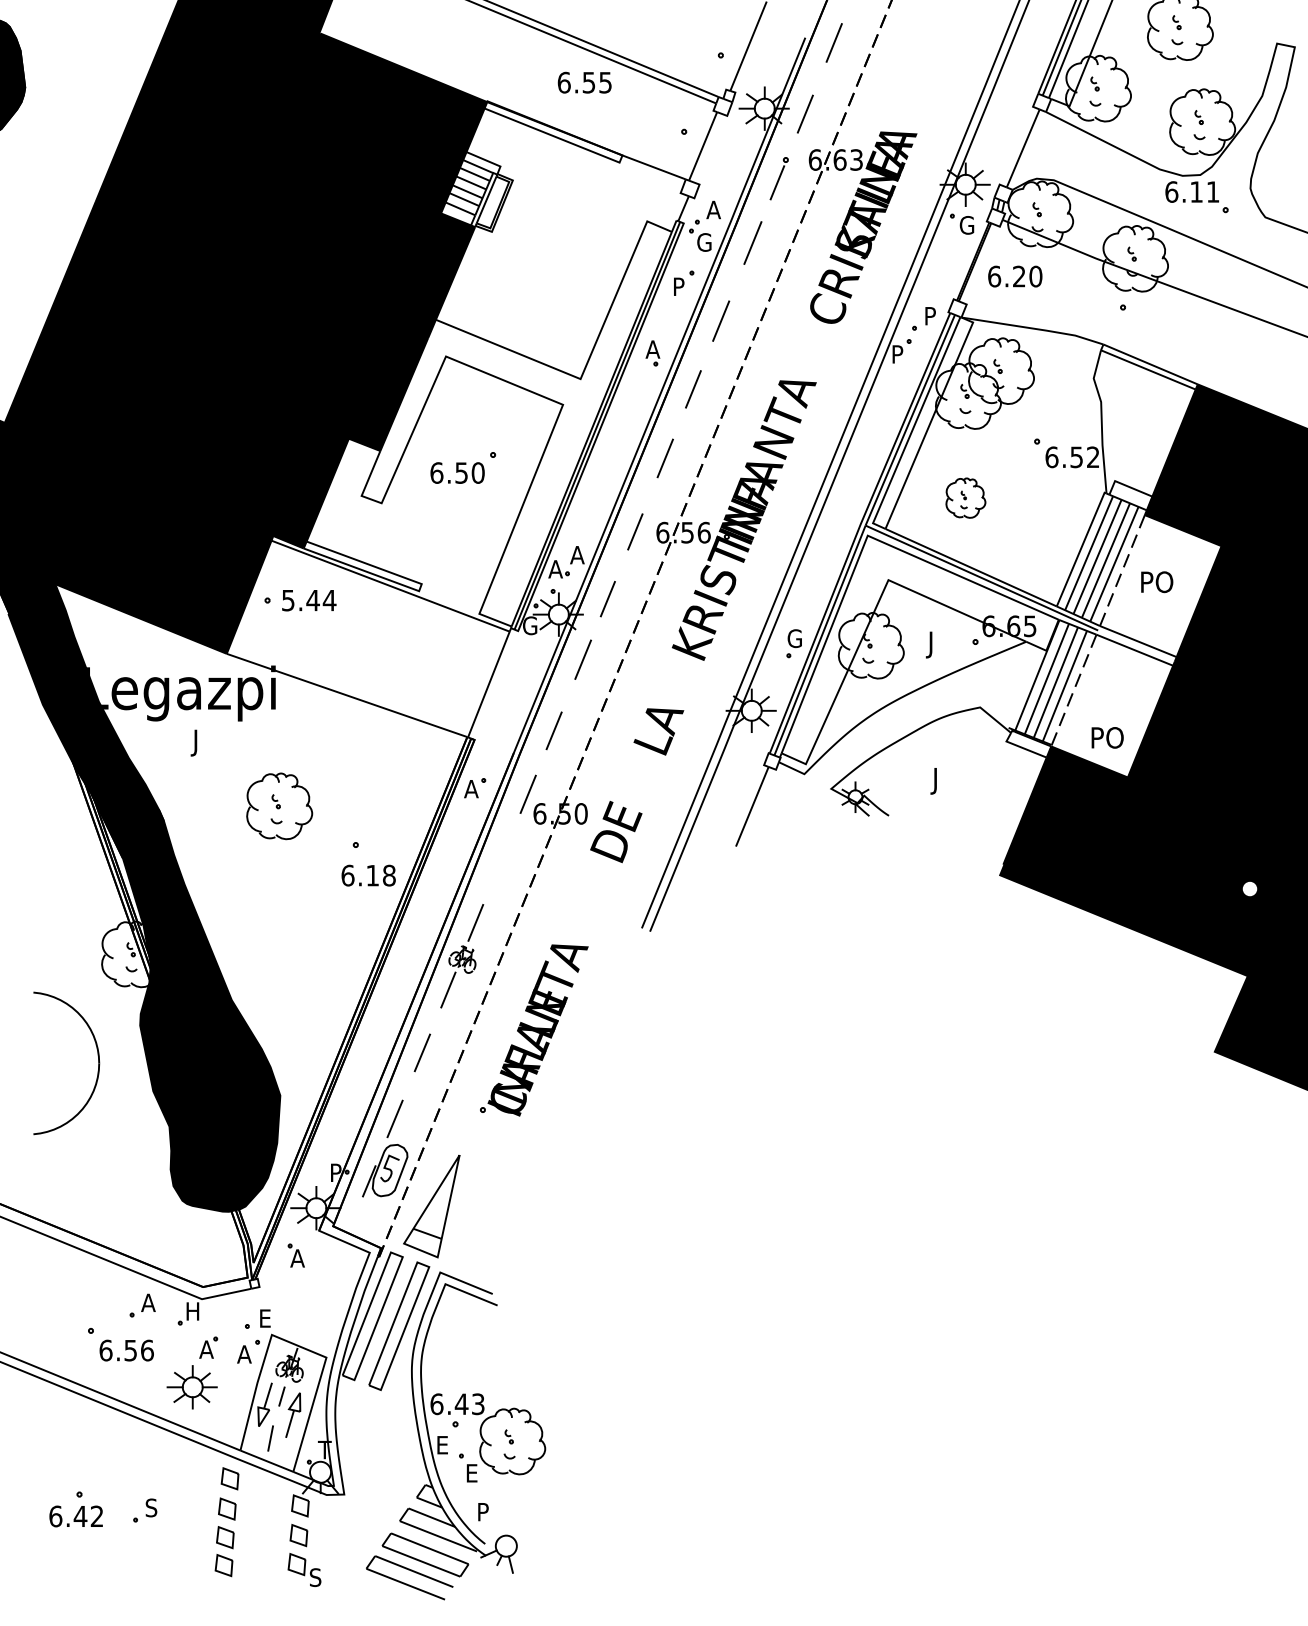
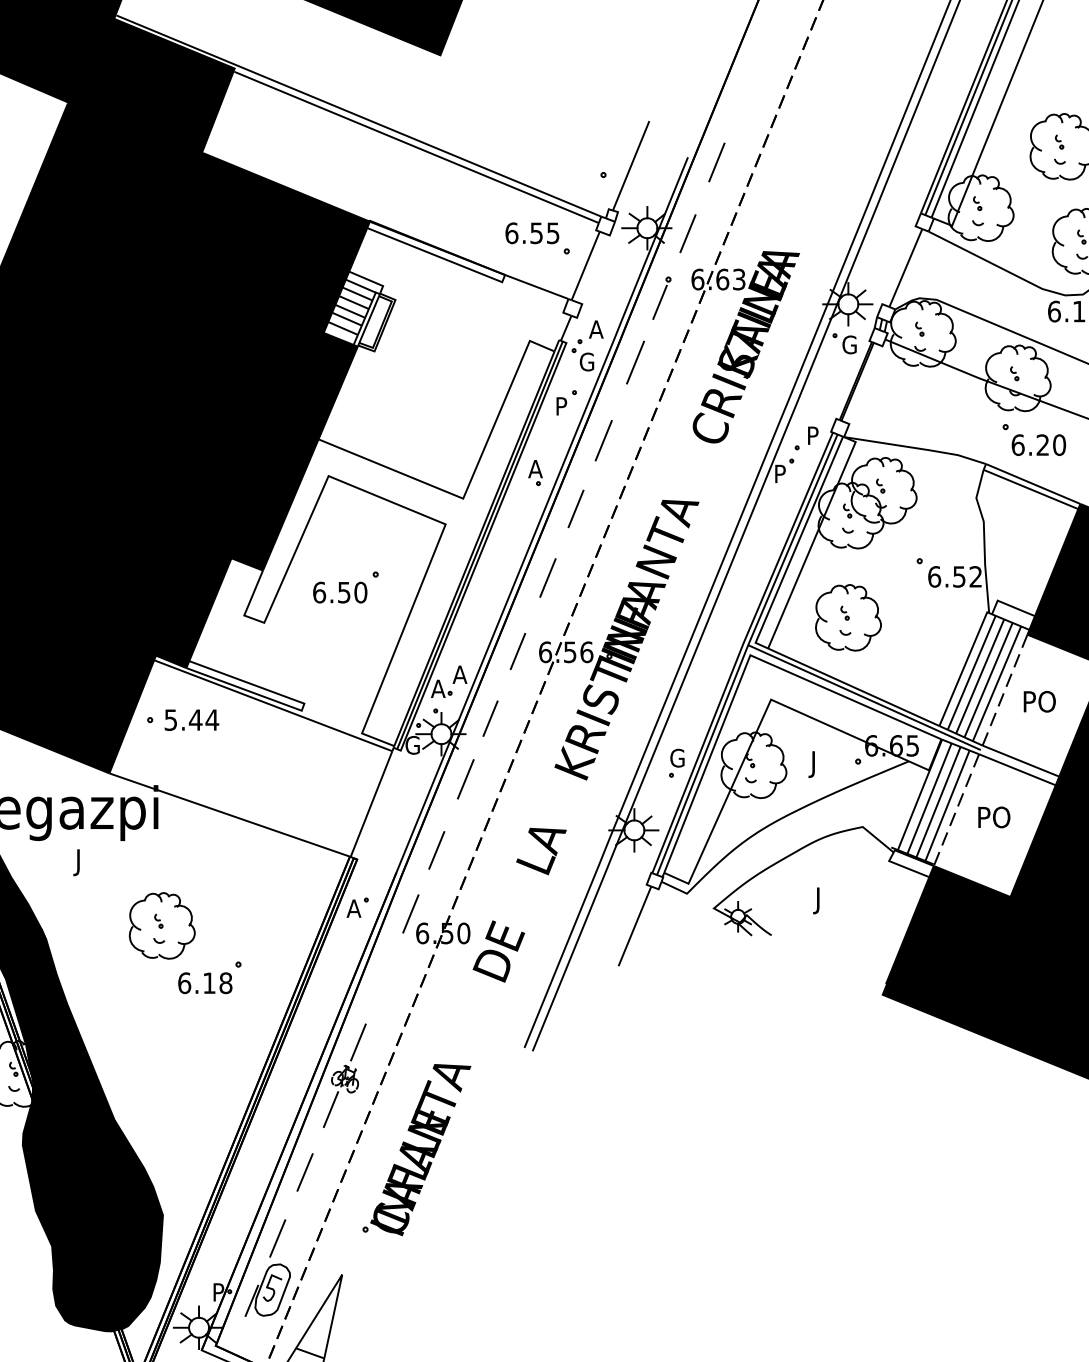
text: (584, 82) -> (532, 233), moved
text: (1015, 276) -> (1039, 445), moved
part: (965, 497) -> (848, 617), size x1.67
text: (1107, 737) -> (994, 817), moved
text: (368, 875) -> (205, 983), moved

